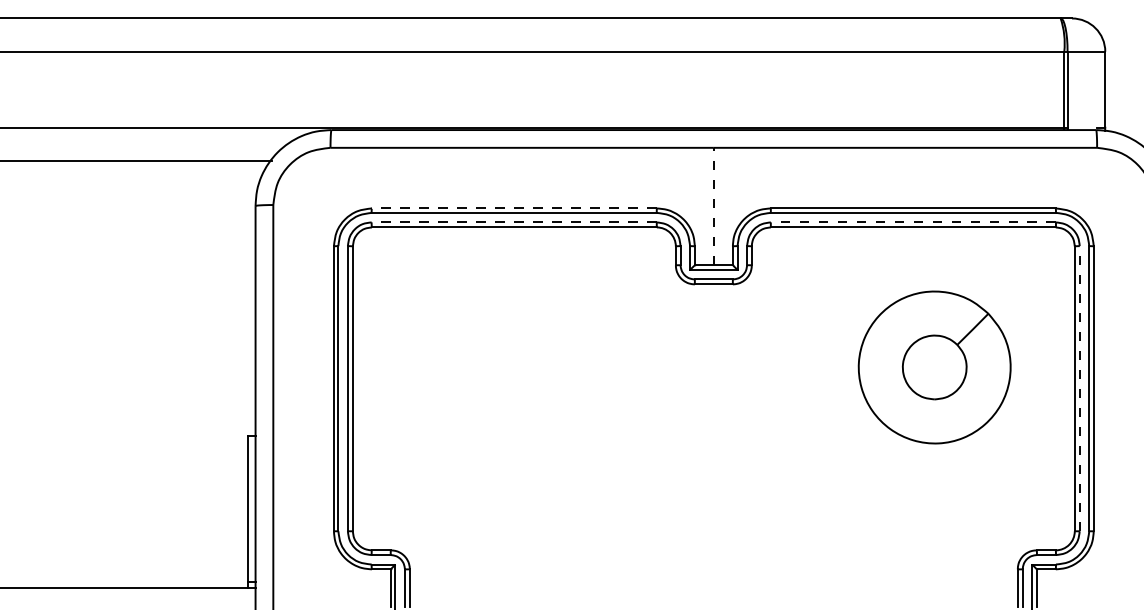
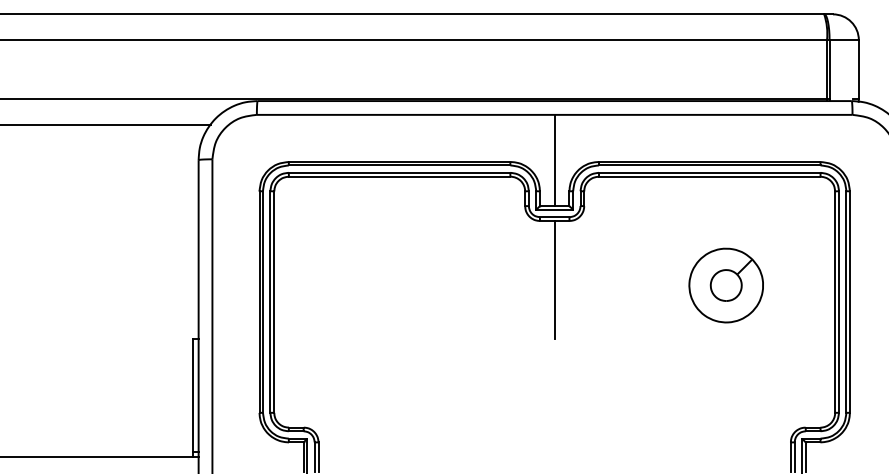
line: (713, 206) -> (554, 160), dashed -> solid
line: (513, 208) -> (399, 162), dashed -> solid
line: (514, 222) -> (399, 172), dashed -> solid
line: (913, 222) -> (709, 172), dashed -> solid
line: (713, 360) -> (554, 280), added
part: (934, 367) -> (726, 285), size x0.62
line: (1079, 388) -> (838, 301), dashed -> solid

